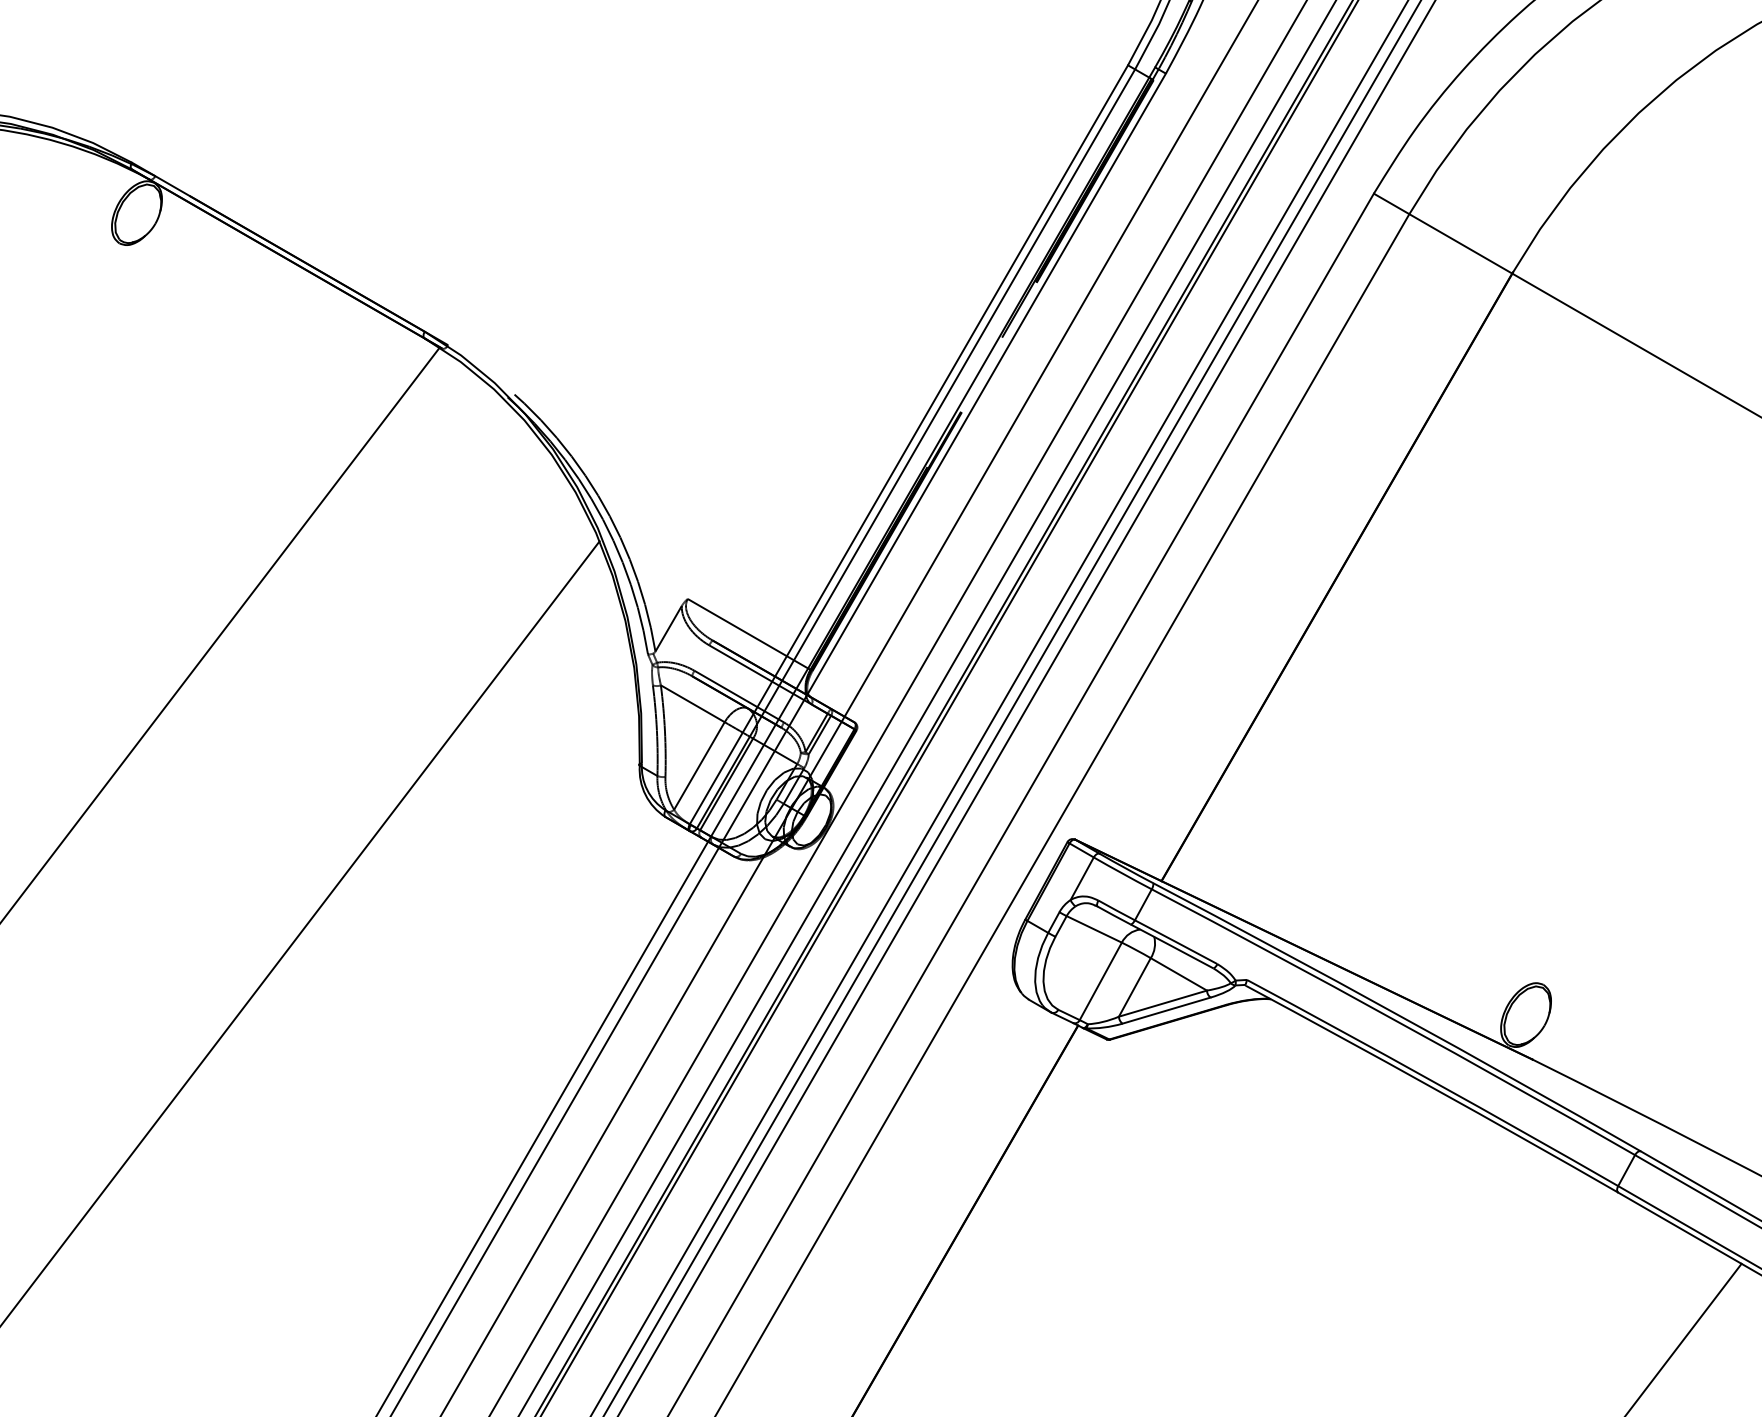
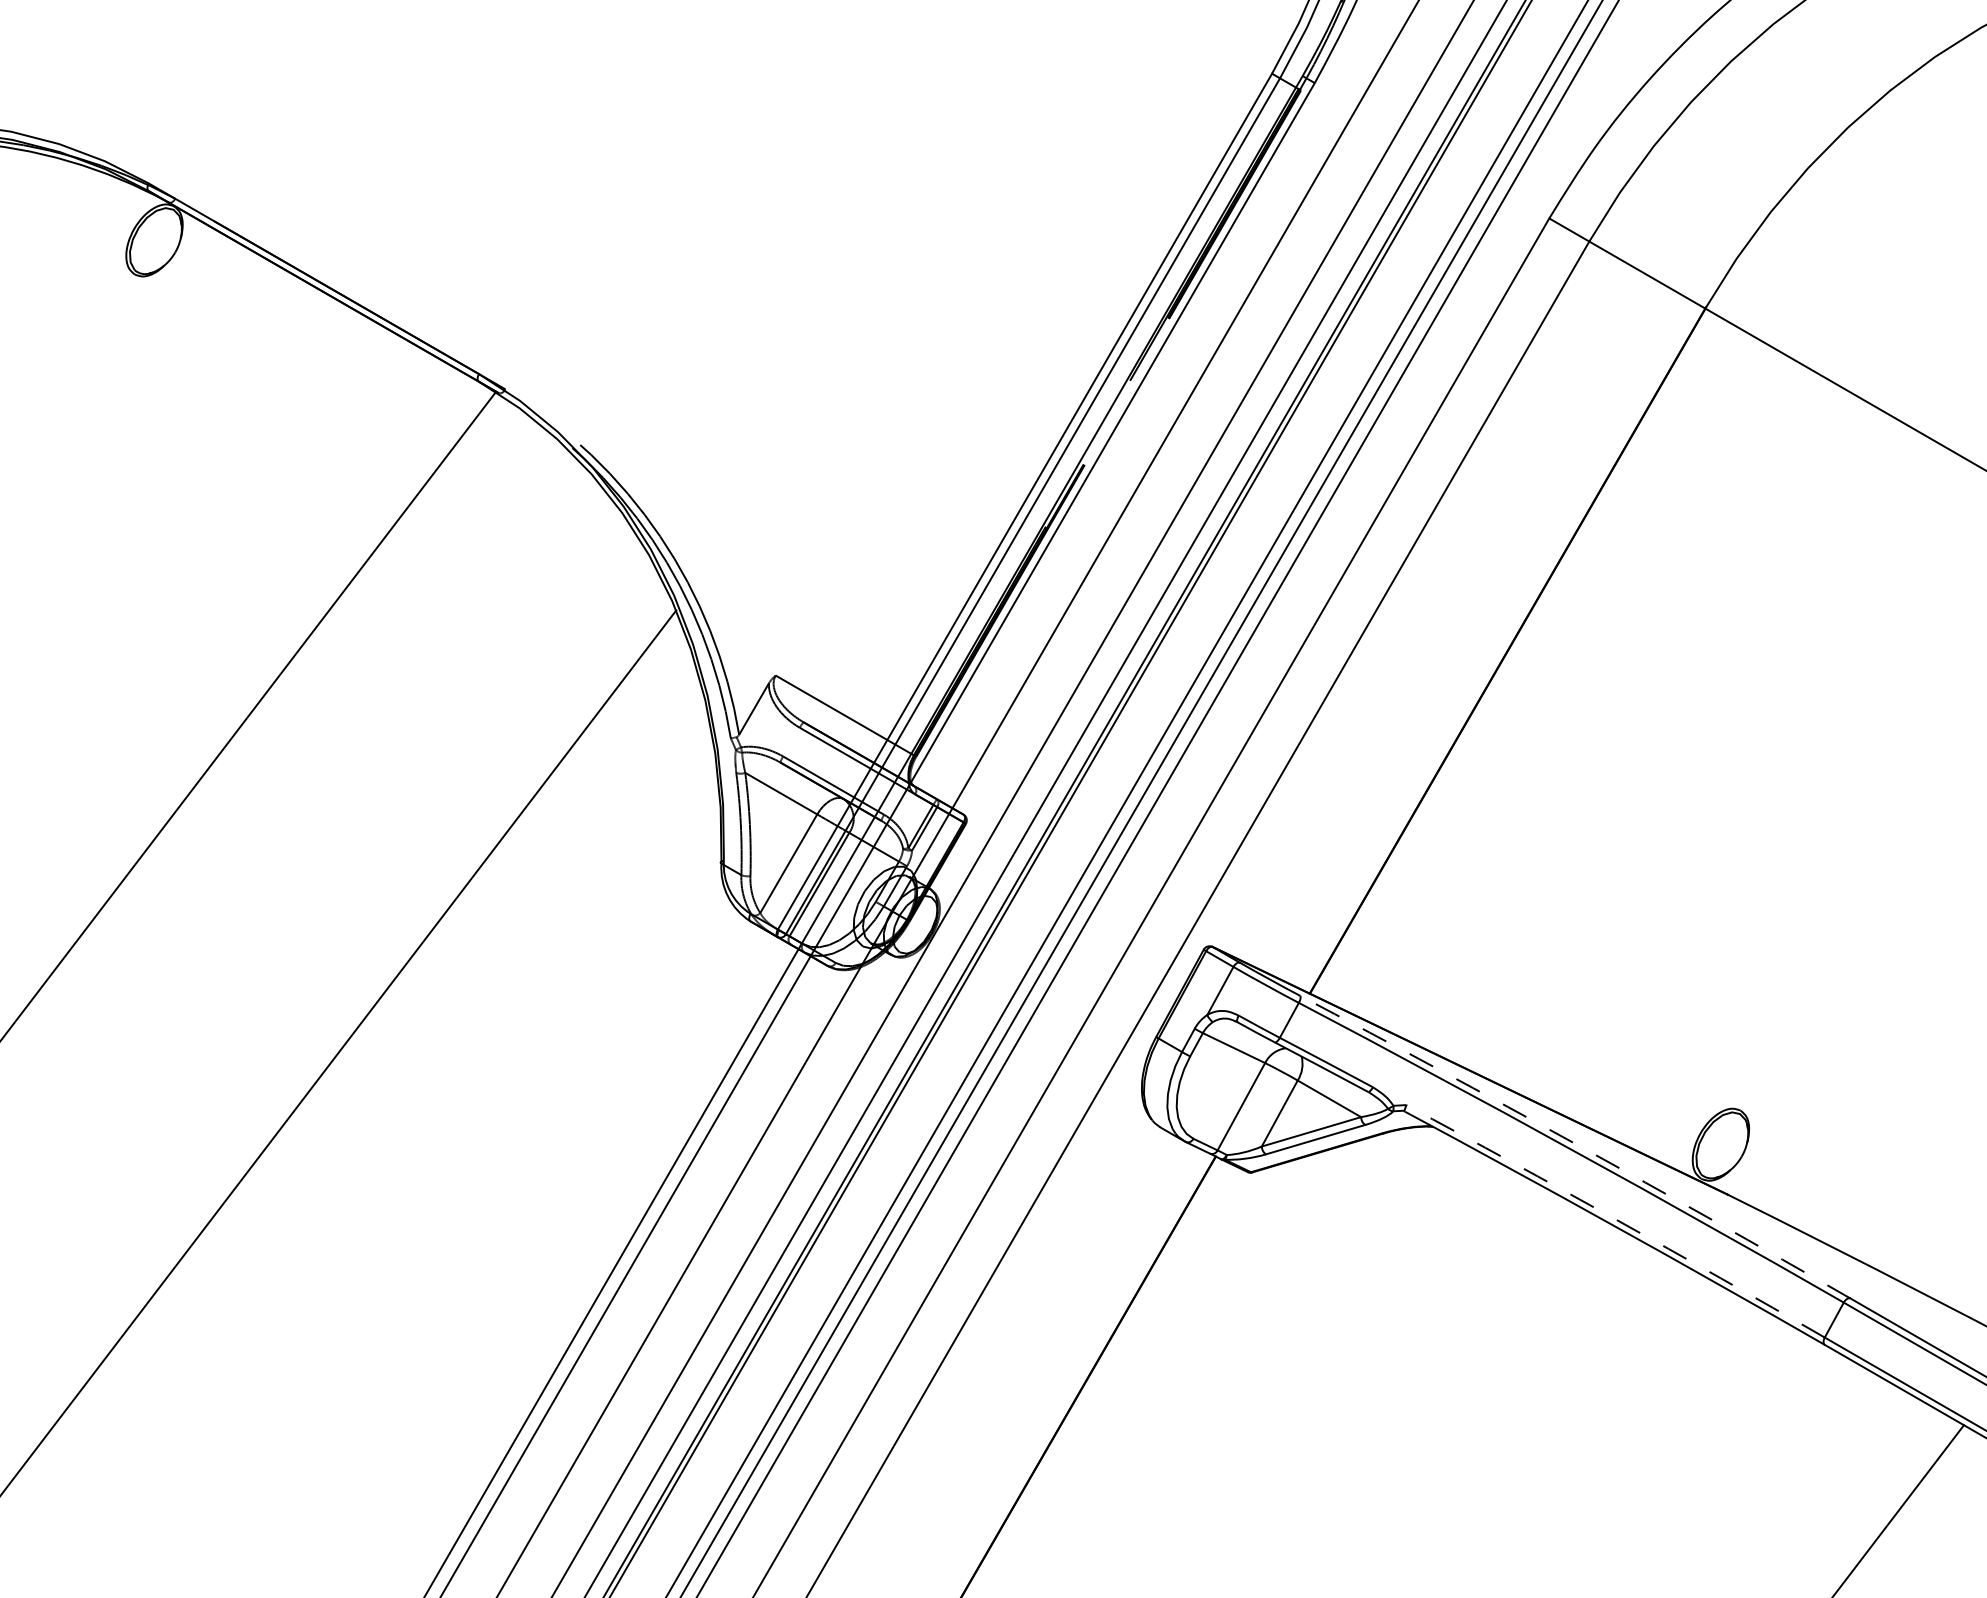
arc: (1398, 1014) -> (1576, 1144), solid -> dashed
arc: (1433, 1081) -> (1616, 1219), solid -> dashed

